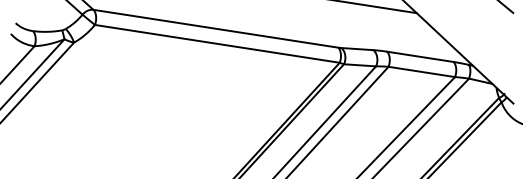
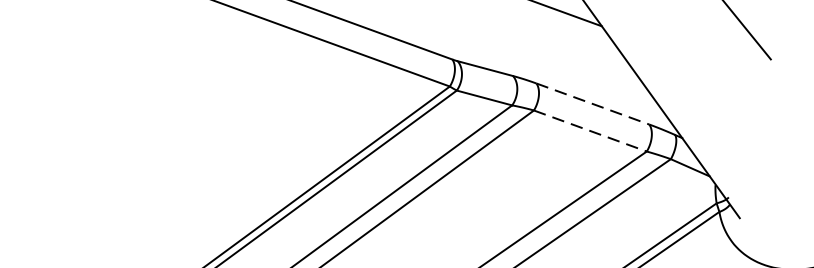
line: (420, 56) -> (593, 103), solid -> dashed
line: (421, 71) -> (589, 130), solid -> dashed

